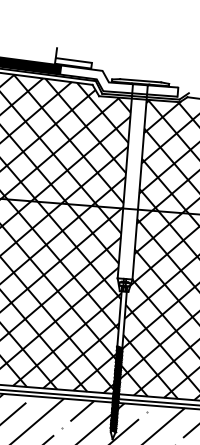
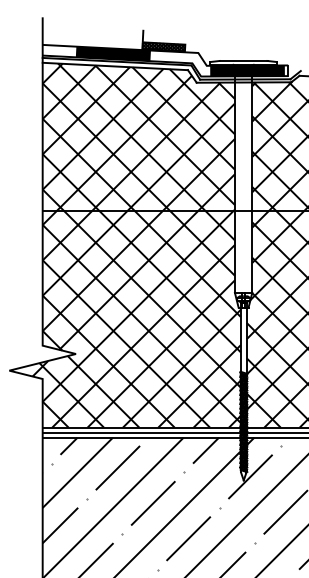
hatch: (73, 63) -> (163, 46), added
fill: (143, 89) -> (247, 70), added

